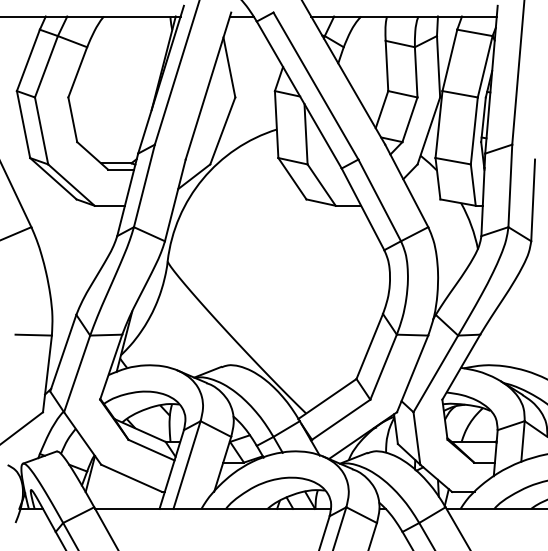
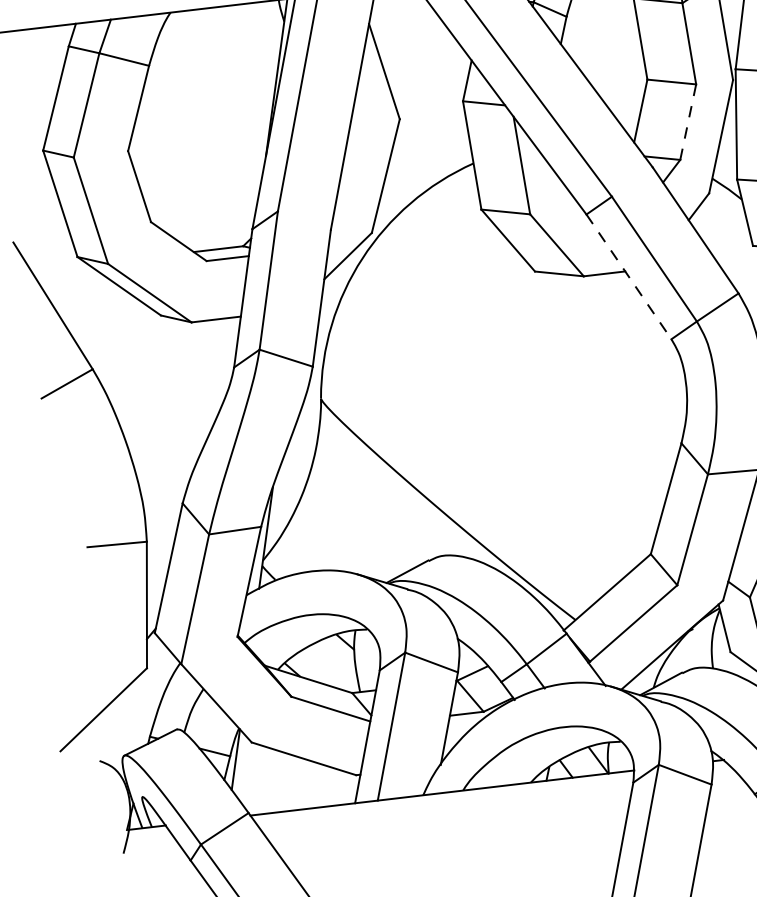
line: (409, 119) -> (687, 121), solid -> dashed
line: (363, 209) -> (629, 277), solid -> dashed

